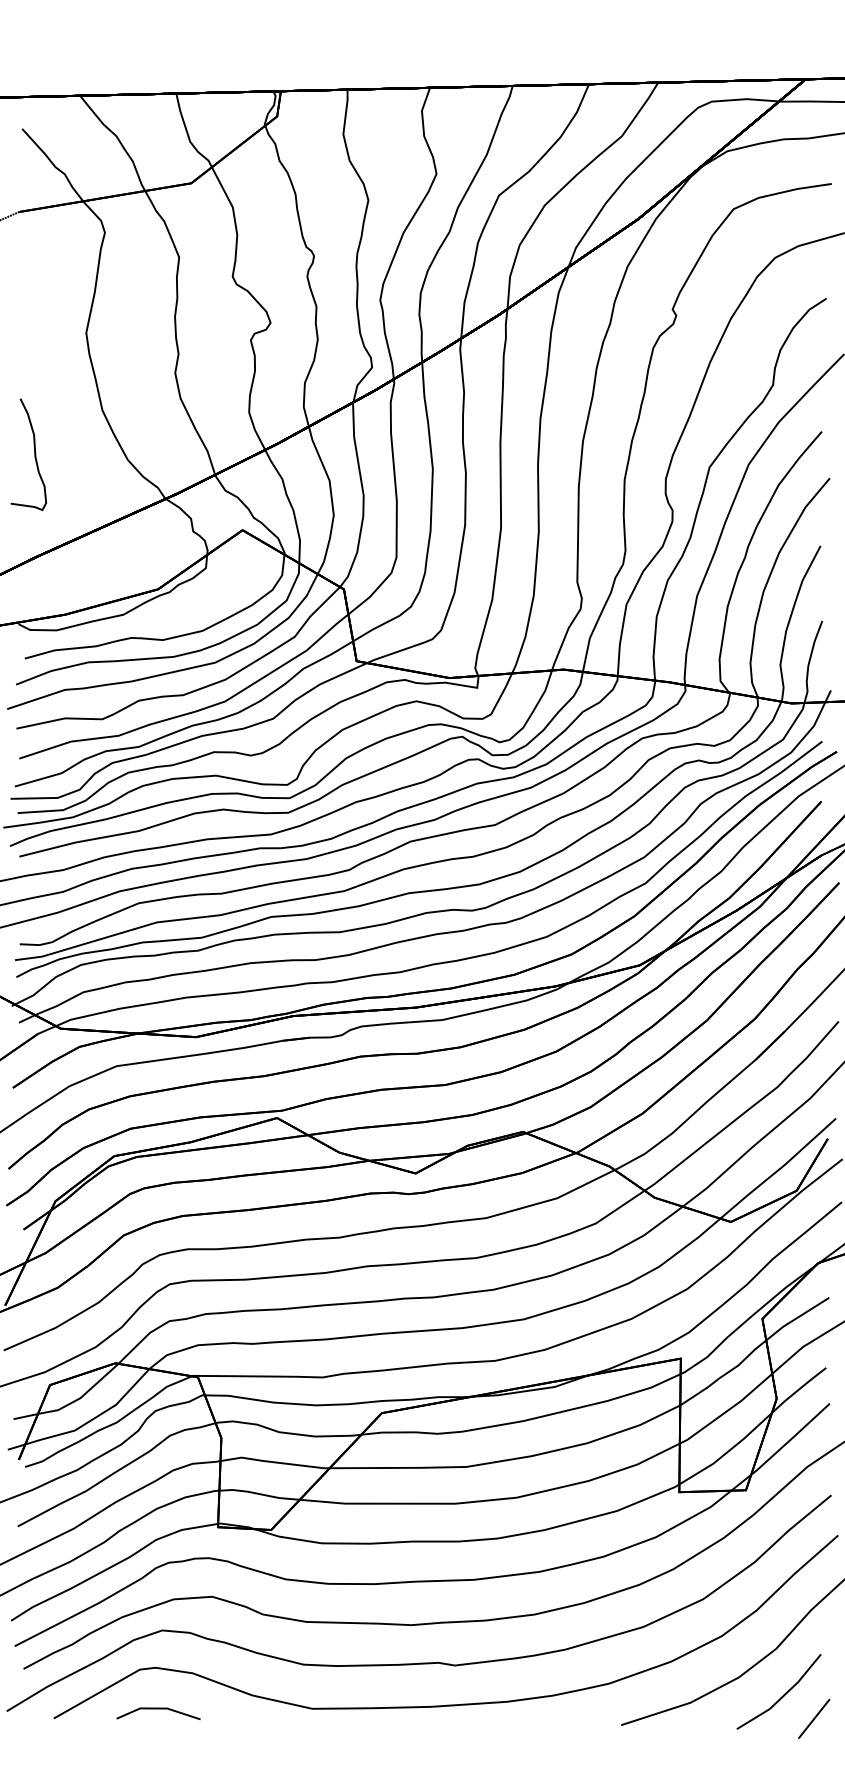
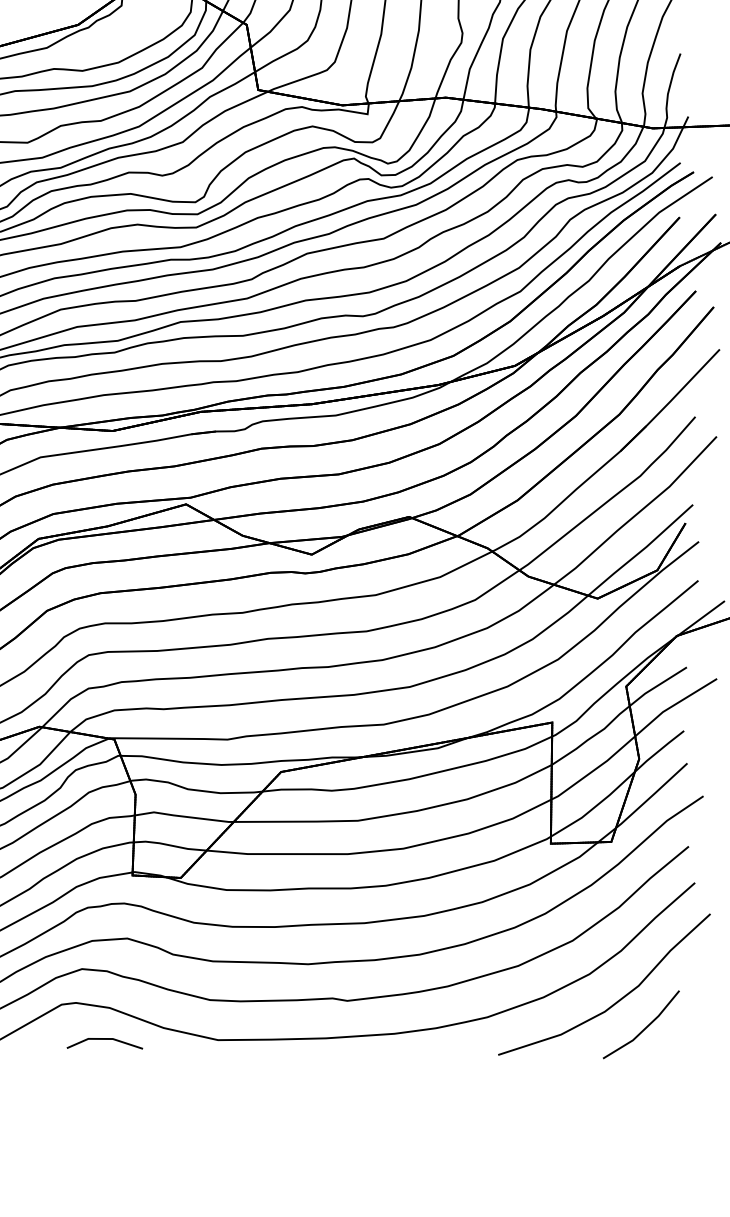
line: (158, 1709) -> (104, 1039), moved
line: (814, 1718) -> (673, 1048), removed

